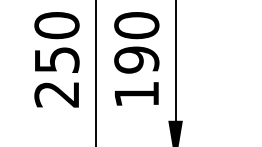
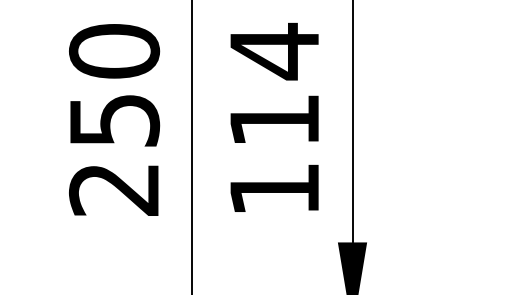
text: (136, 42) -> (274, 85), 190 -> 114

